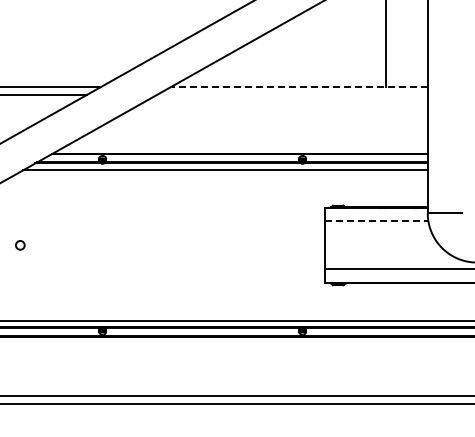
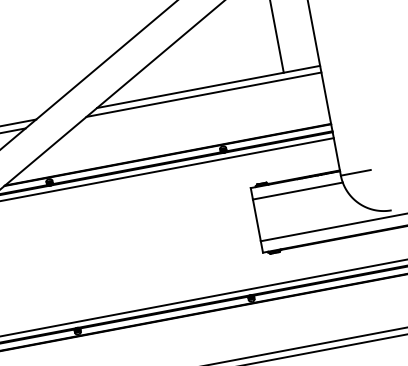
line: (298, 87) -> (207, 87), dashed -> solid
line: (292, 94) -> (203, 94), added
line: (376, 221) -> (297, 191), dashed -> solid

